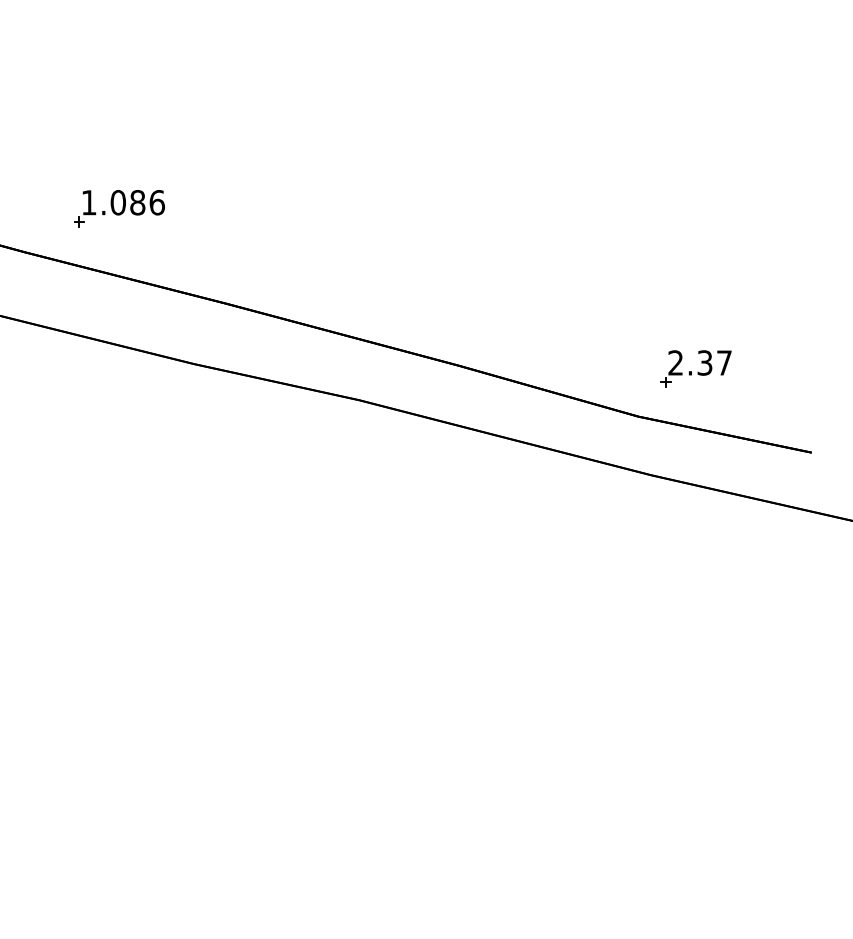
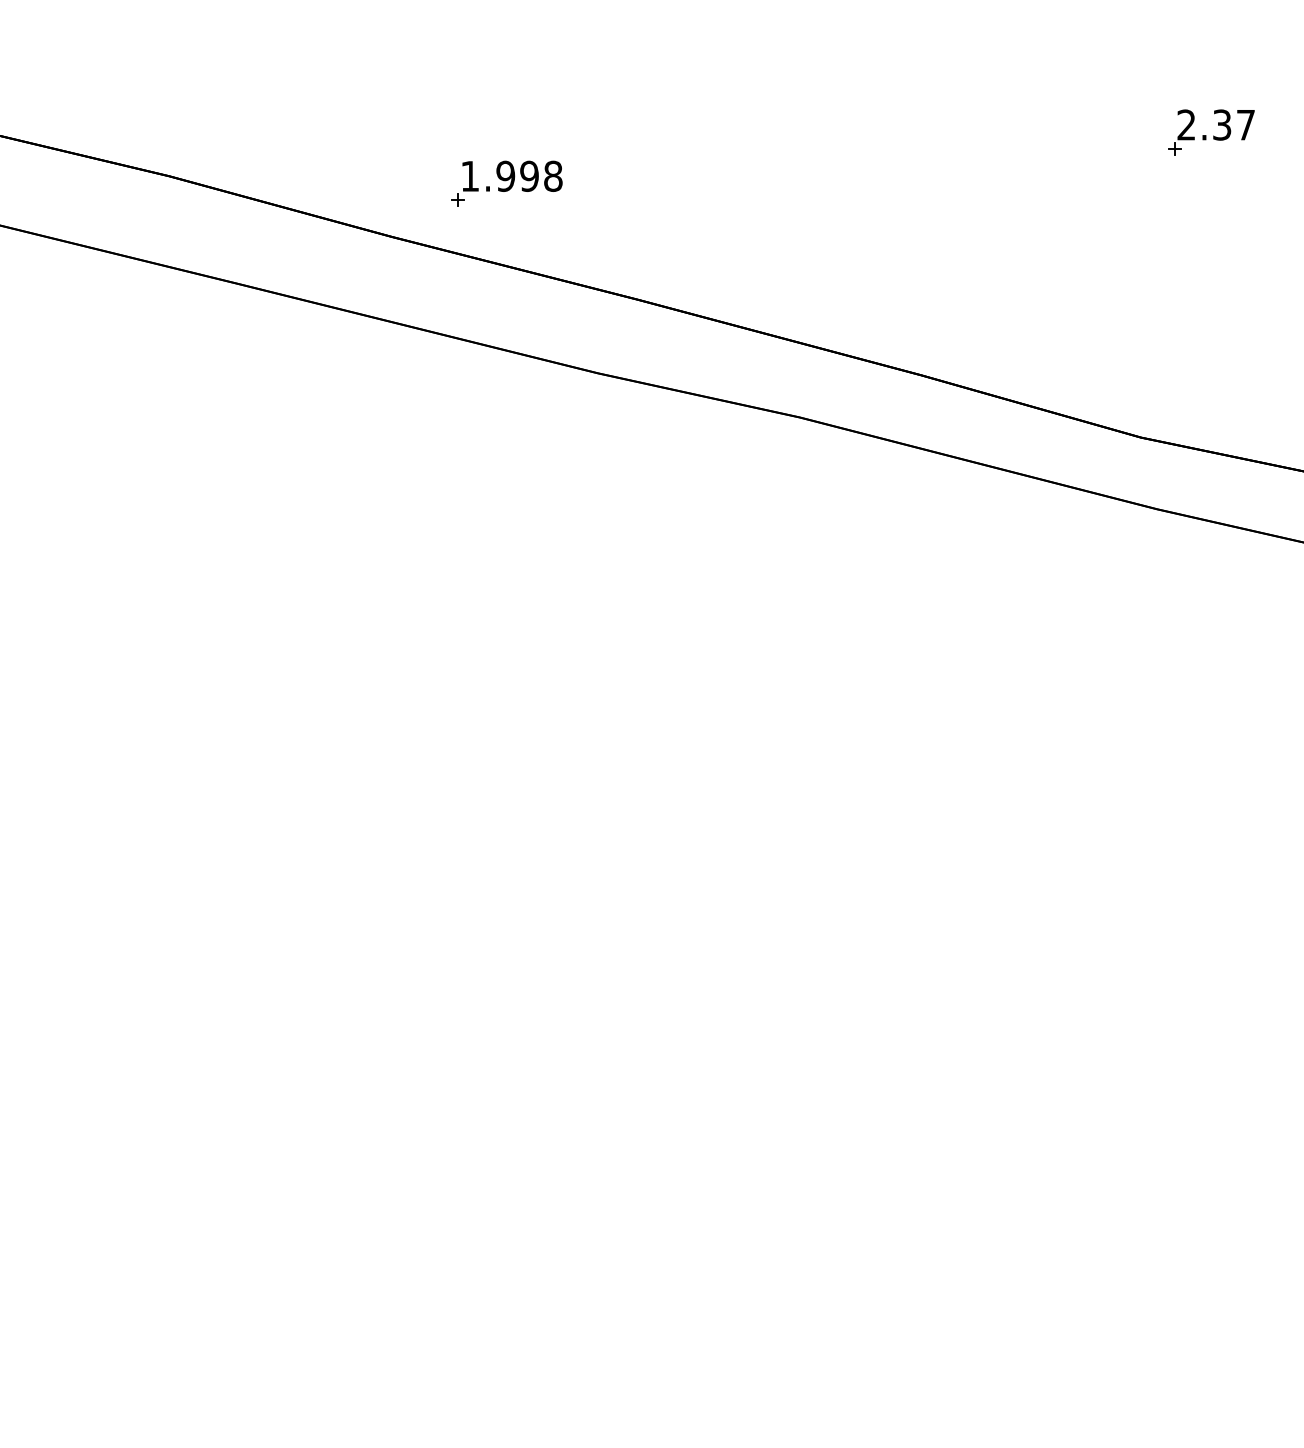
text: (137, 202) -> (529, 175), 1.086 -> 1.998
part: (696, 369) -> (1211, 132), moved

